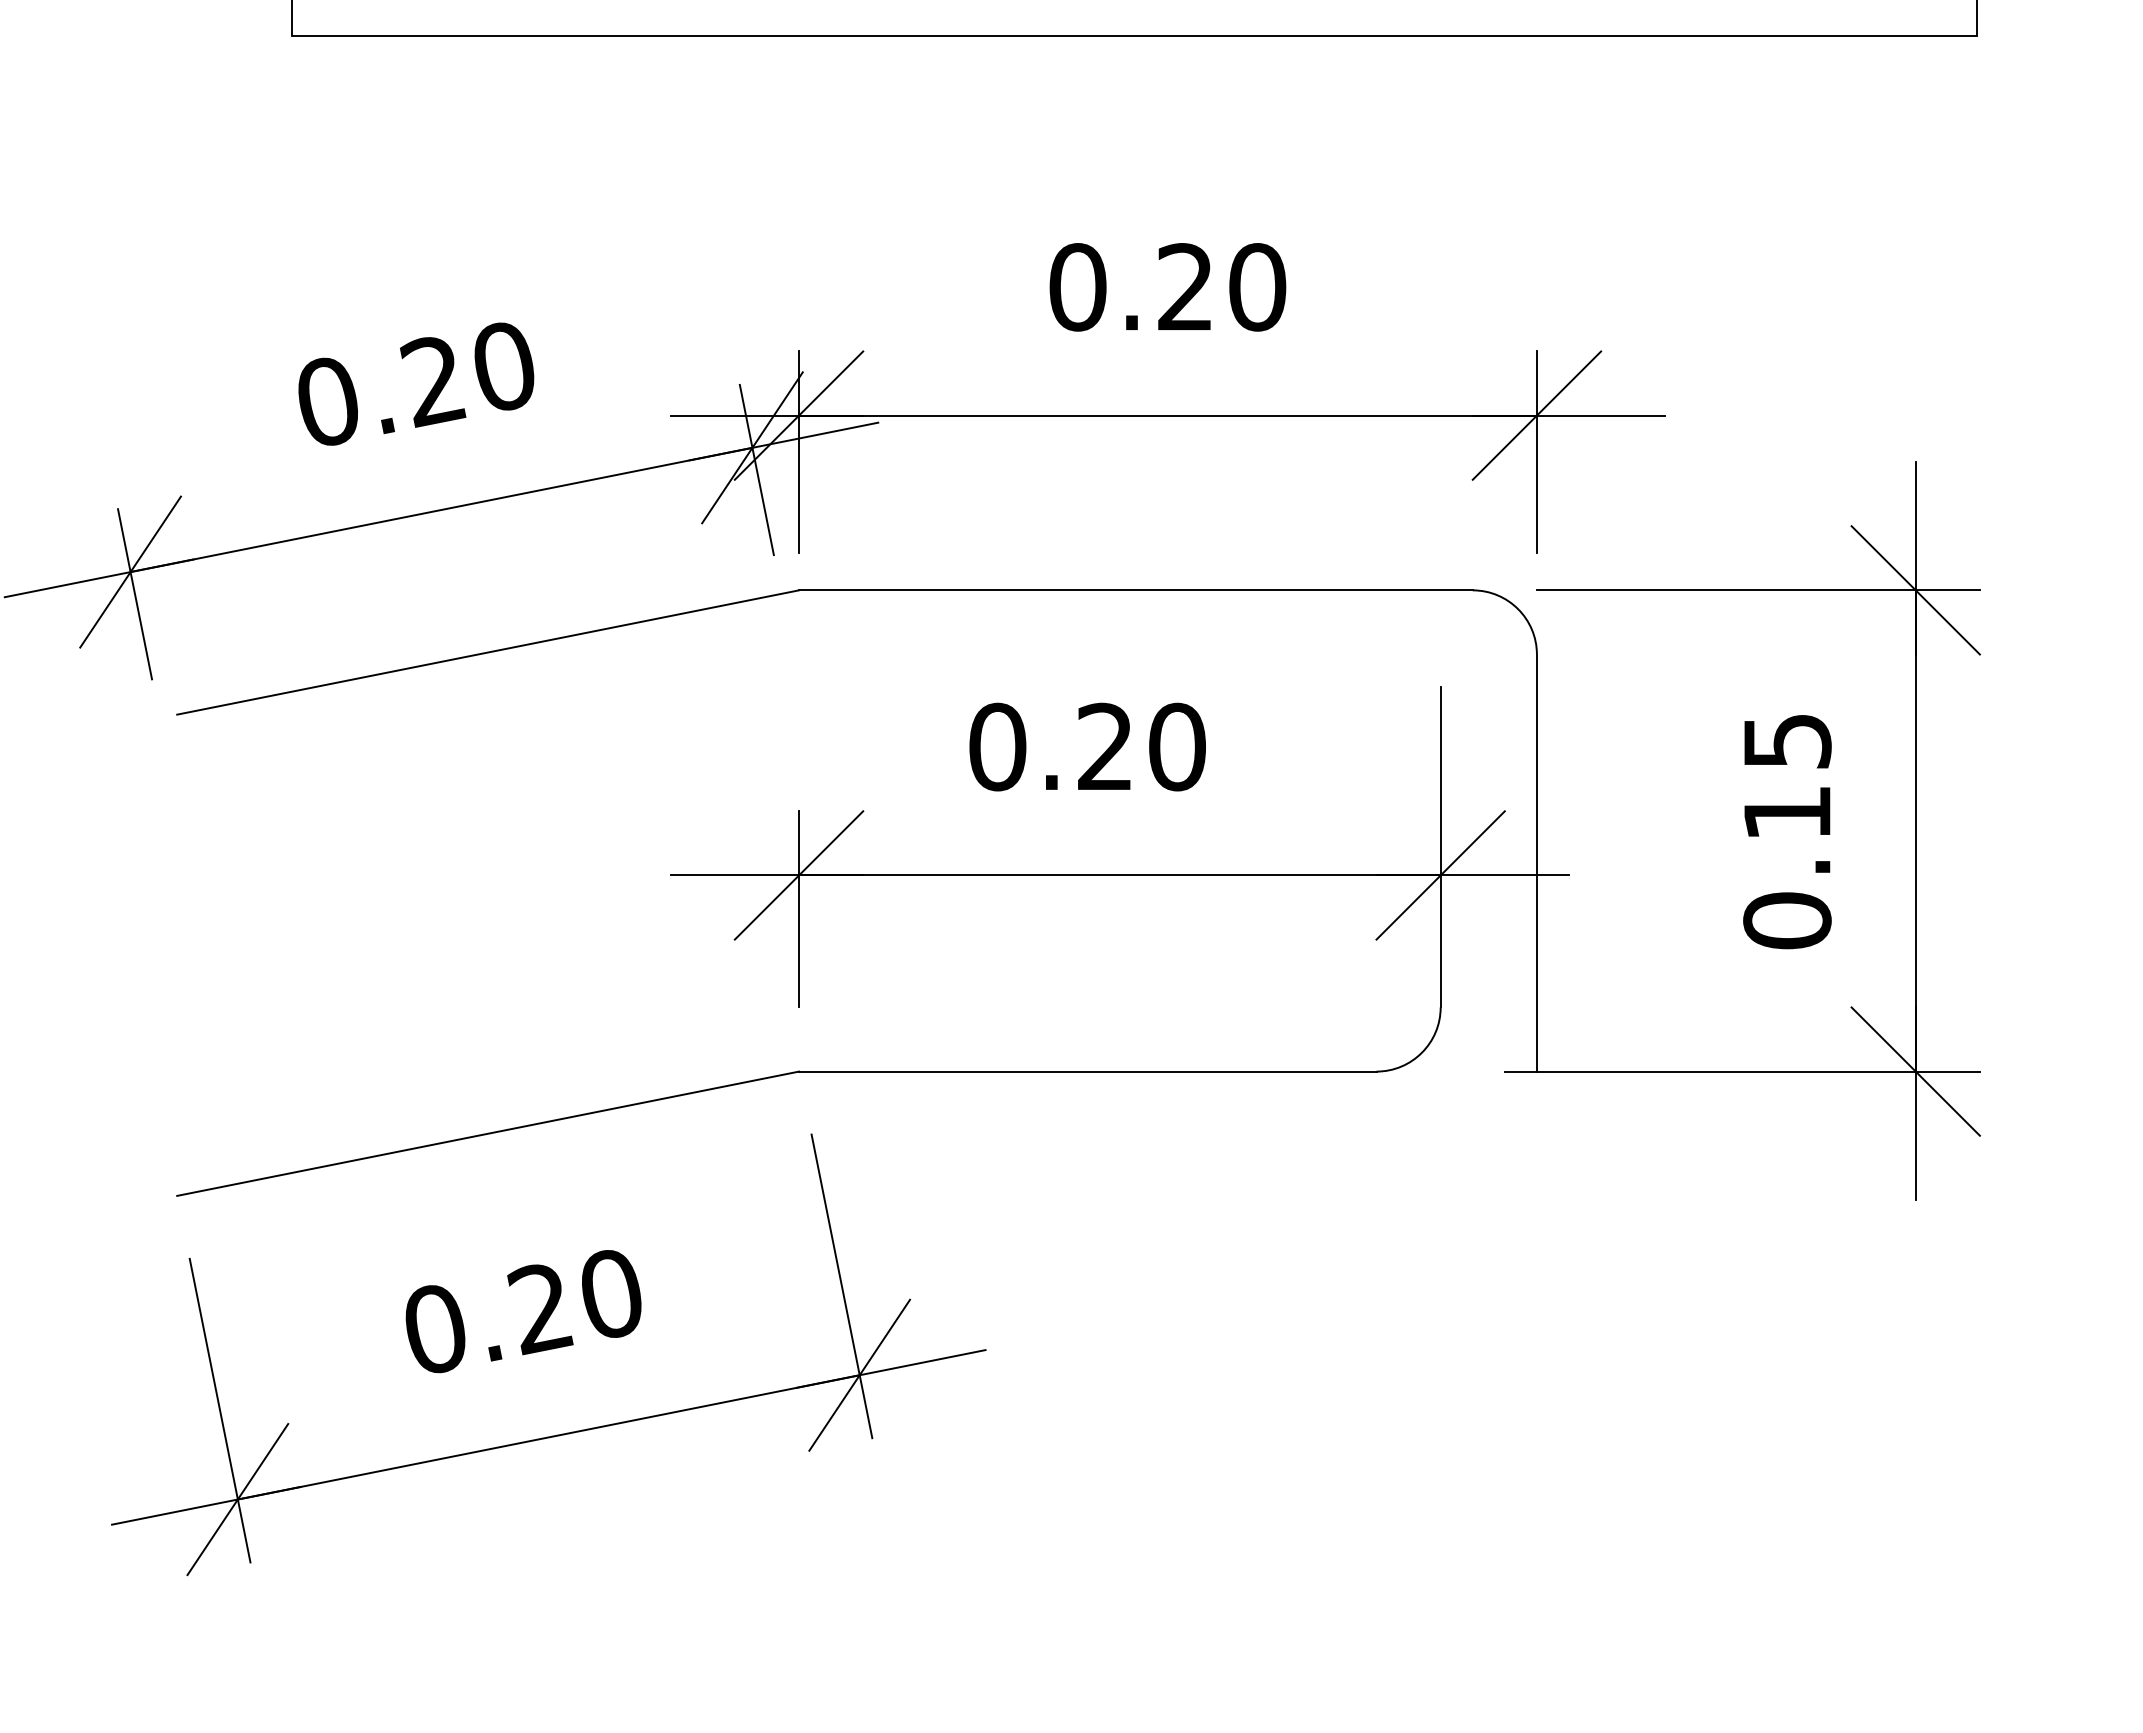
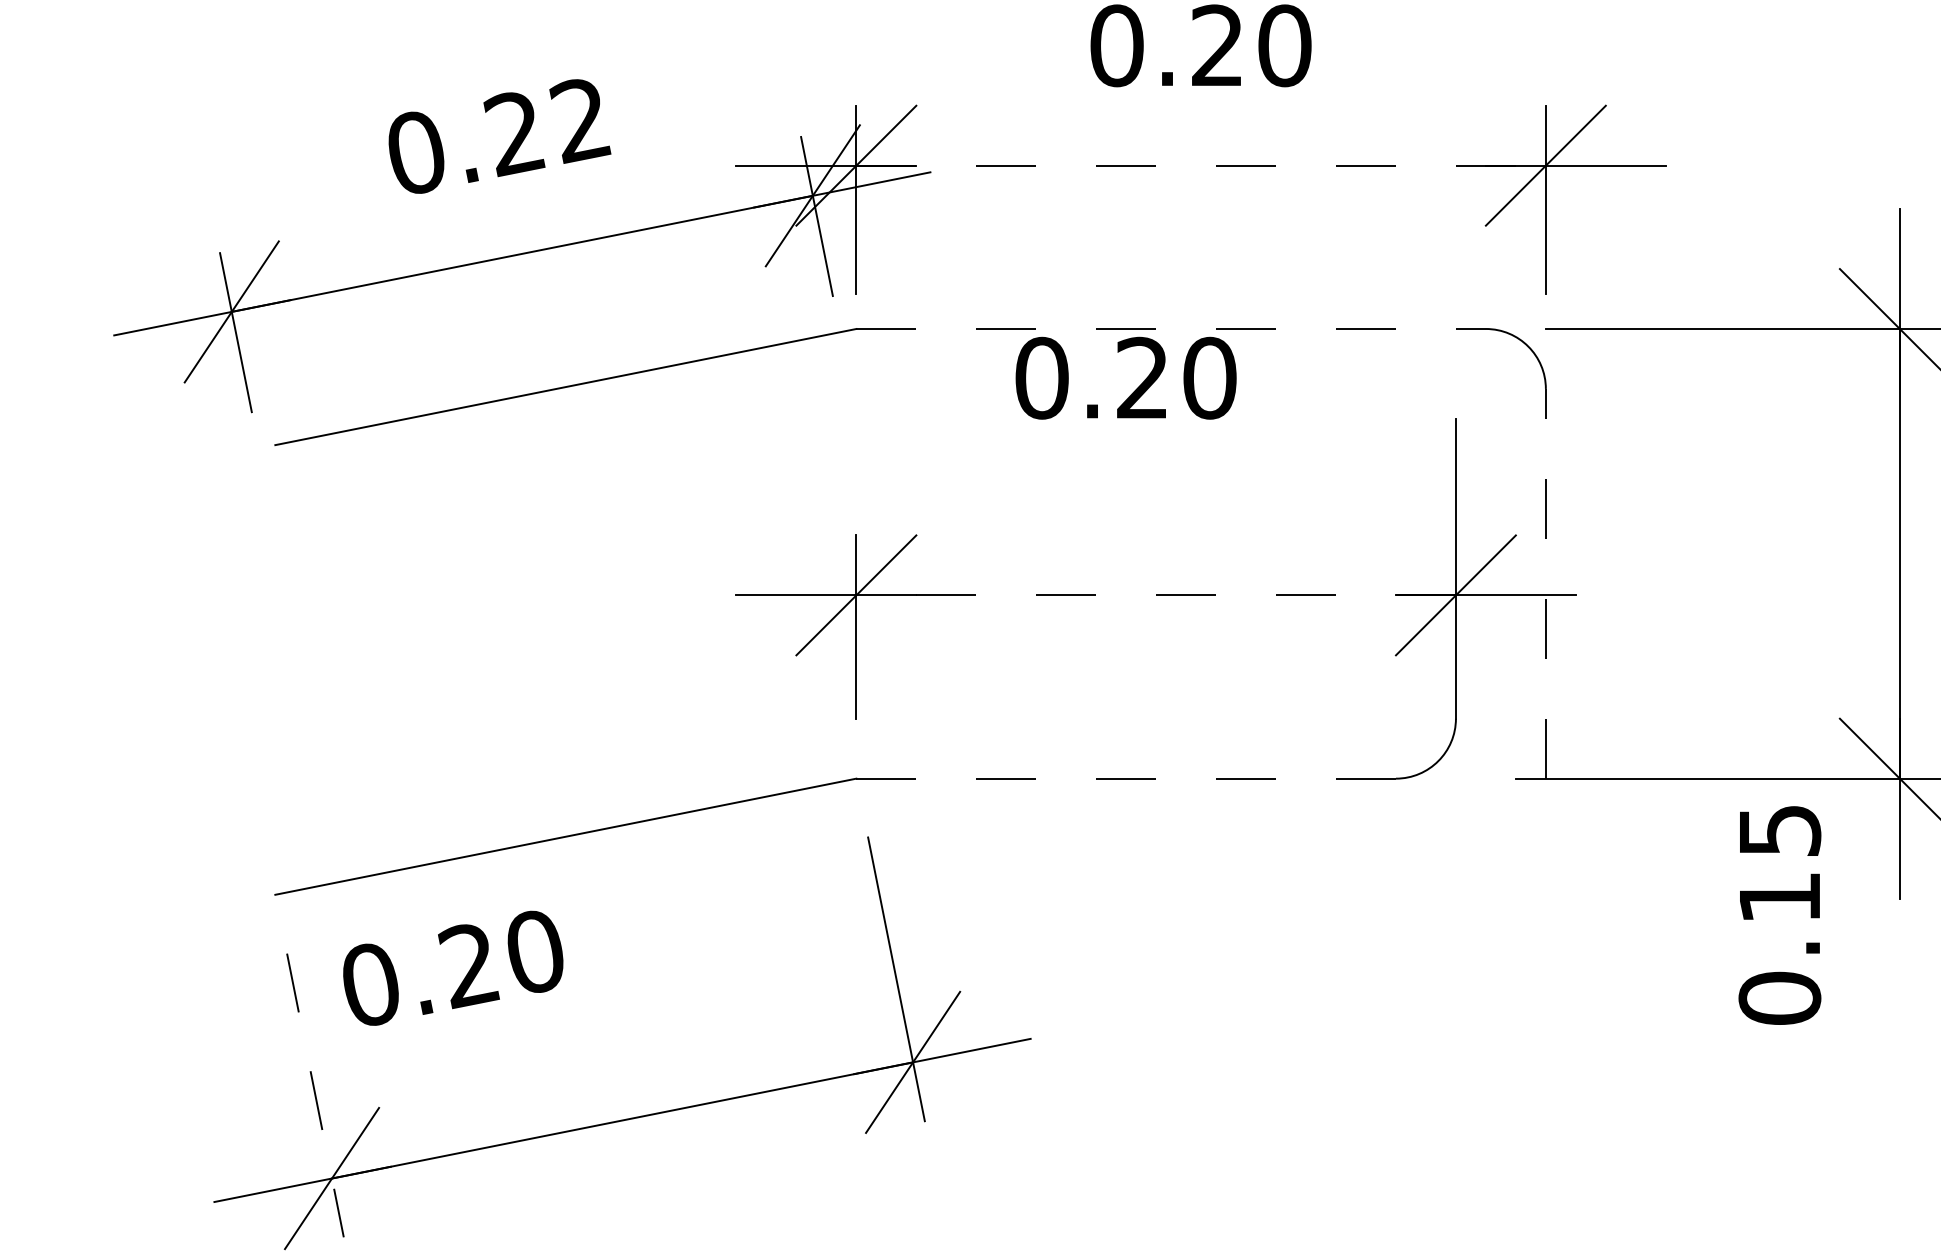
text: (503, 367) -> (580, 120), 0.20 -> 0.22
line: (1167, 415) -> (1200, 165), solid -> dashed
line: (1135, 590) -> (1170, 329), solid -> dashed
text: (1087, 746) -> (1125, 377), moved
text: (1787, 832) -> (1780, 915), moved
line: (1536, 863) -> (1545, 584), solid -> dashed
line: (1119, 875) -> (1155, 595), solid -> dashed
line: (1087, 1071) -> (1125, 778), solid -> dashed
text: (523, 1311) -> (453, 968), moved
line: (220, 1410) -> (315, 1095), solid -> dashed

